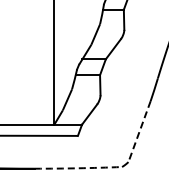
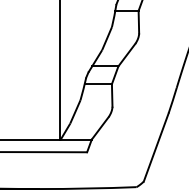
line: (139, 132) -> (156, 148), dashed -> solid
arc: (78, 168) -> (87, 188), dashed -> solid

